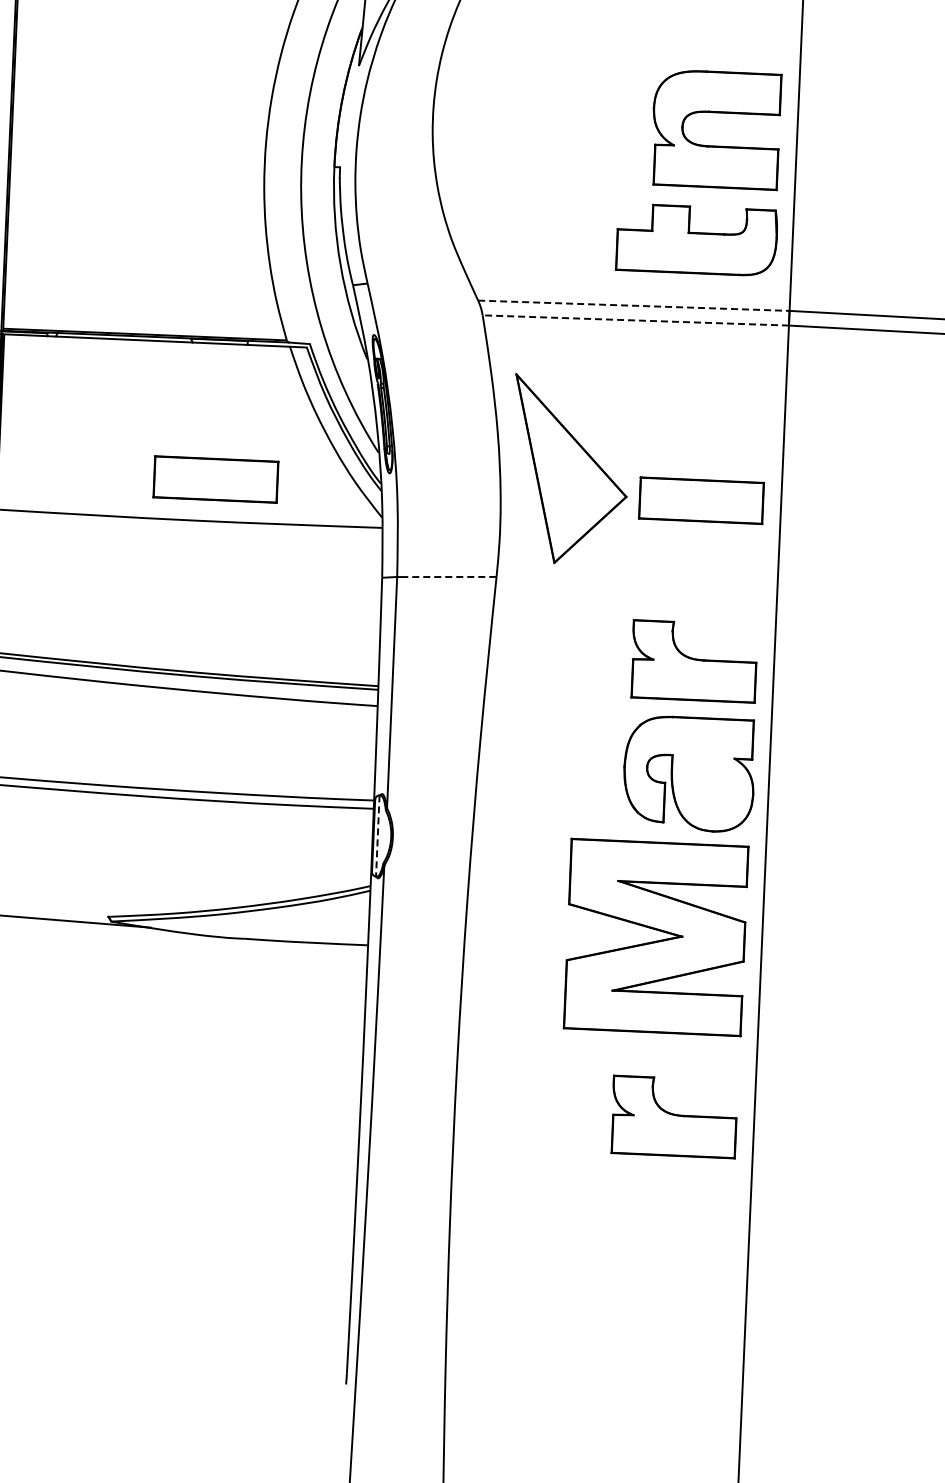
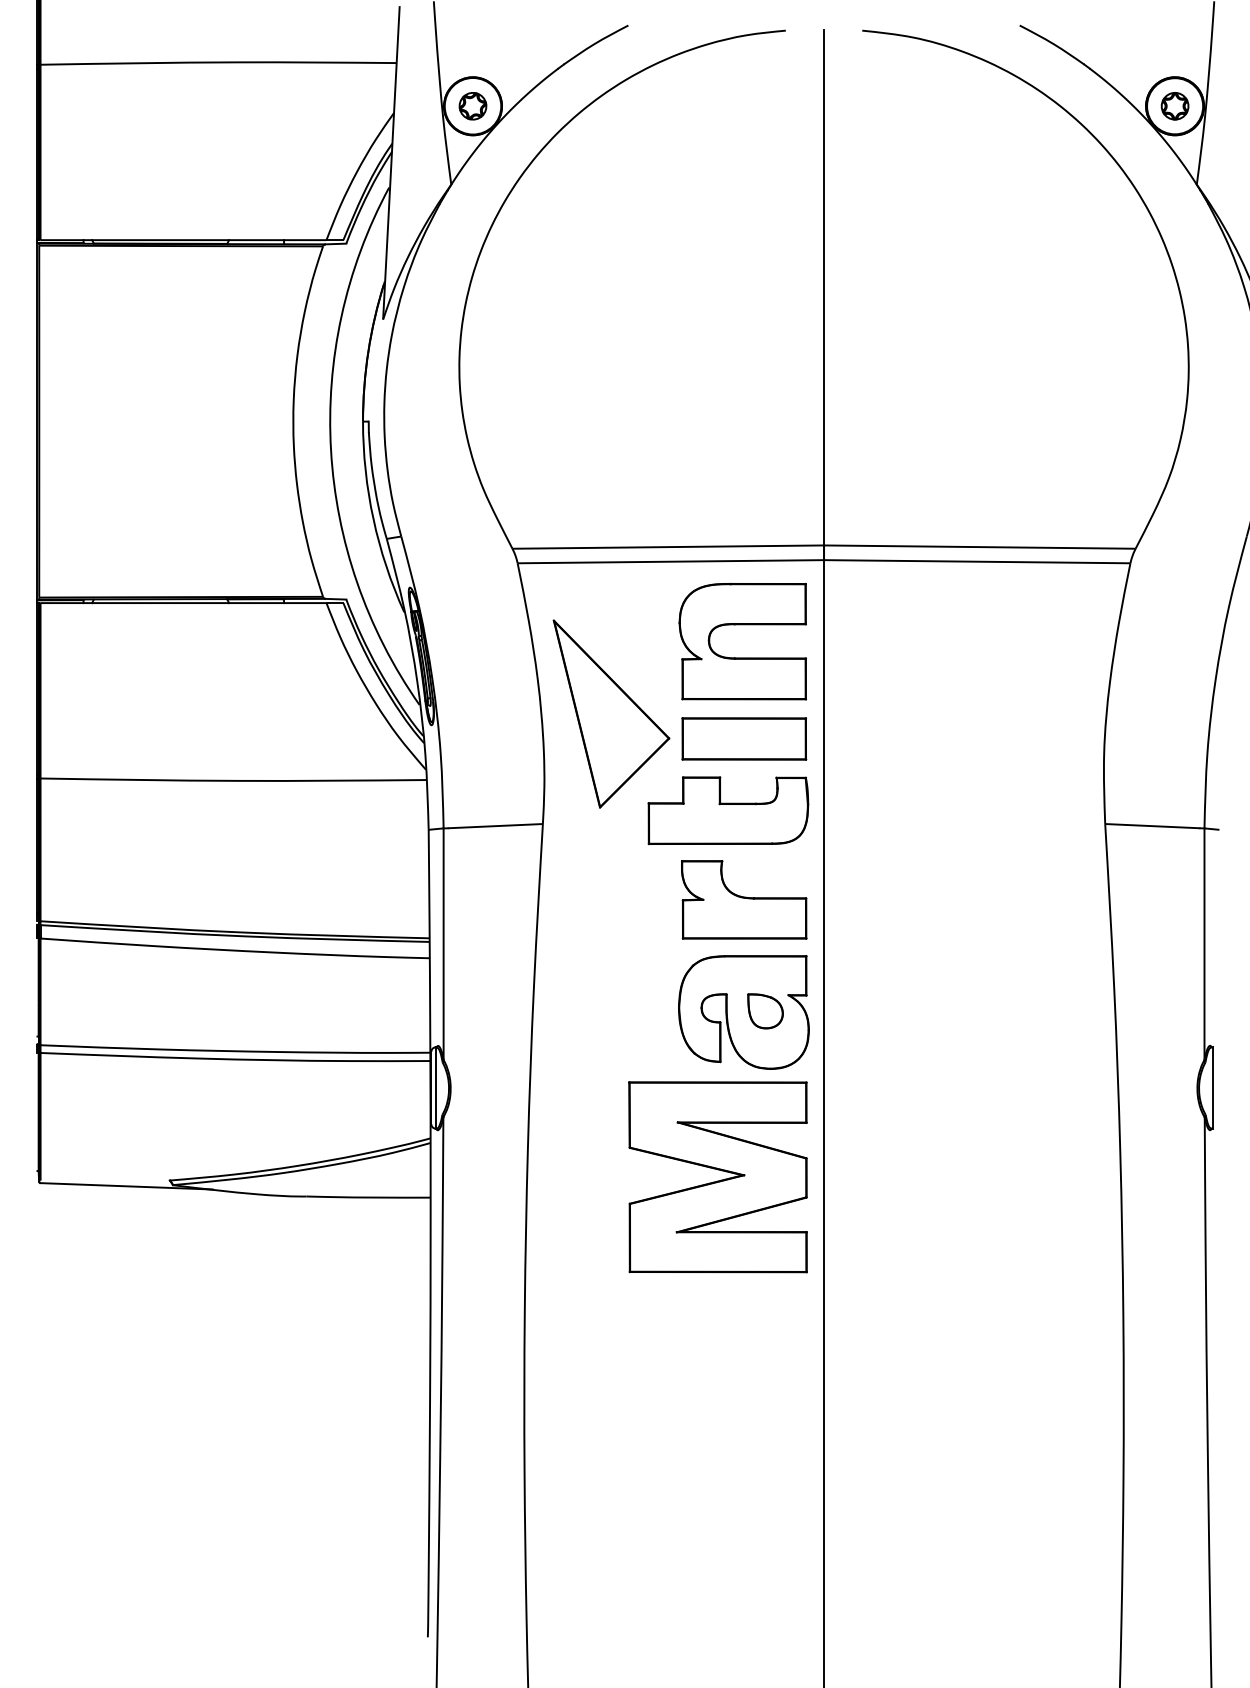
part: (716, 113) -> (742, 625), moved
part: (697, 239) -> (728, 810), moved
line: (635, 306) -> (669, 547), dashed -> solid
line: (635, 320) -> (670, 561), dashed -> solid
part: (216, 479) -> (258, 738), removed
line: (449, 577) -> (495, 826), dashed -> solid
part: (710, 773) -> (765, 1011), added
line: (377, 836) -> (435, 1088), dashed -> solid
part: (674, 1116) -> (744, 1355), removed

